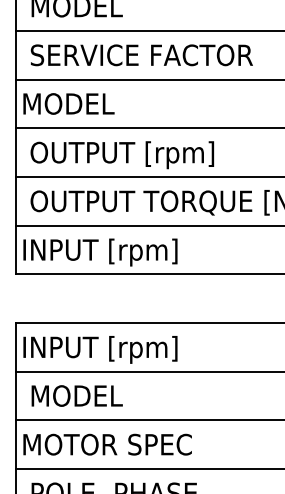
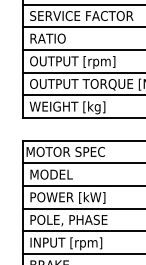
text: (68, 103) -> (47, 38), MODEL -> RATIO
text: (106, 251) -> (65, 107), INPUT [rpm] -> WEIGHT [kg]
text: (109, 348) -> (66, 152), INPUT [rpm] -> MOTOR SPEC
text: (106, 445) -> (65, 197), MOTOR SPEC -> POWER [kW]

